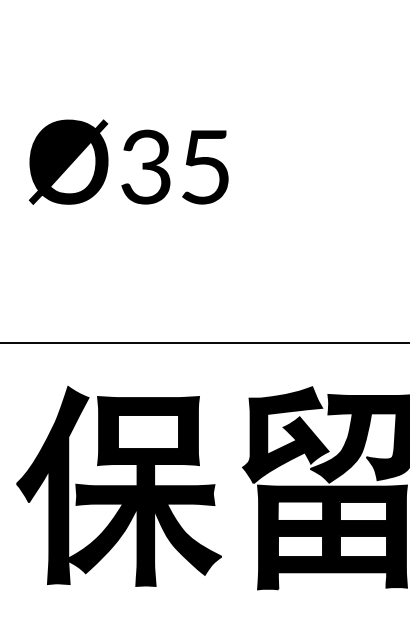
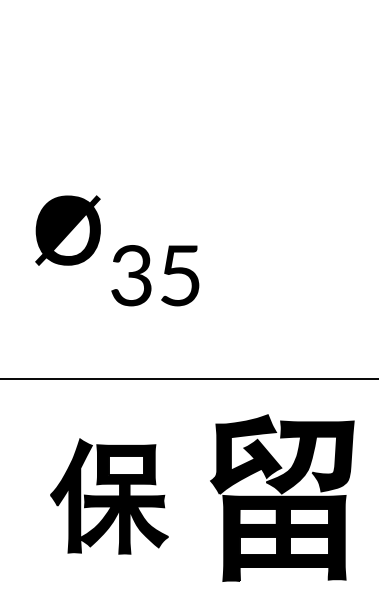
text: (175, 166) -> (155, 275), moved
part: (119, 486) -> (109, 496), size x0.7

